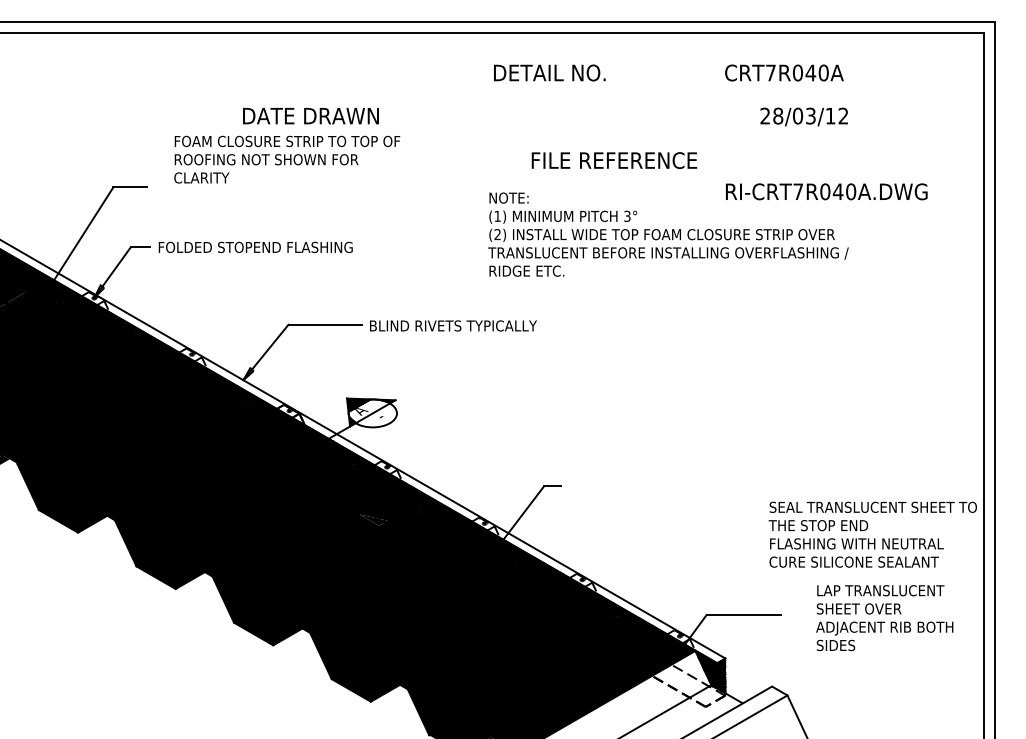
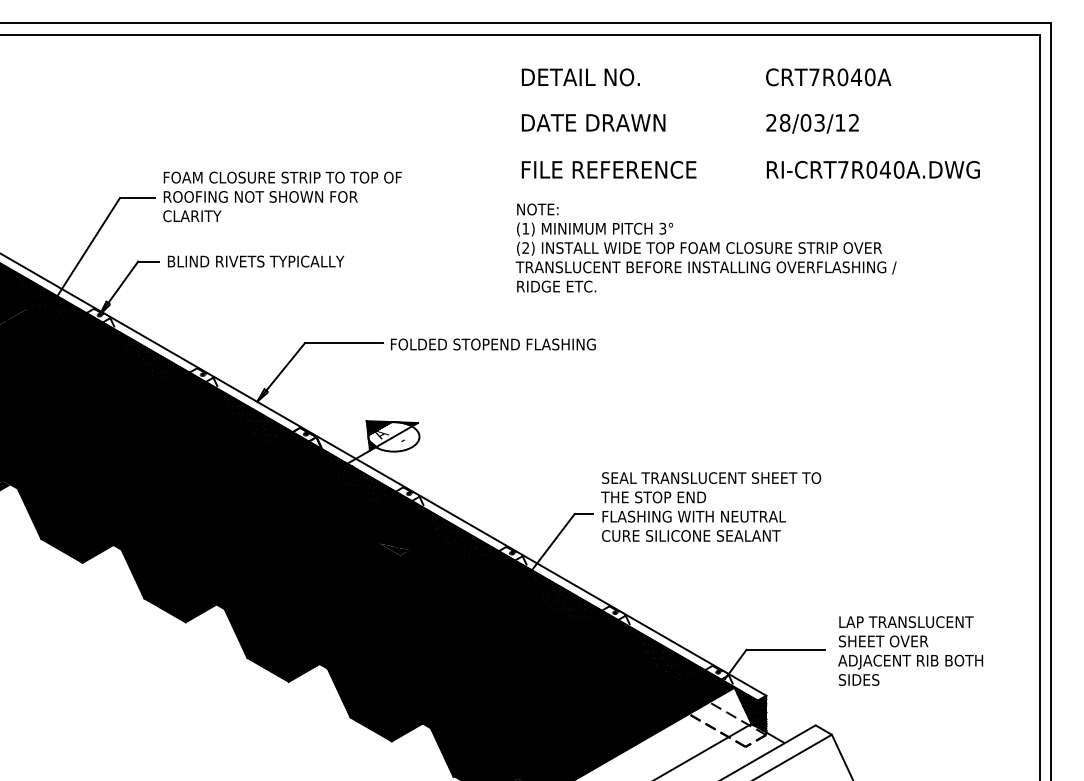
text: (310, 115) -> (593, 122), moved
text: (804, 116) -> (812, 123), moved
text: (287, 159) -> (282, 196), moved
text: (613, 160) -> (608, 169), moved
text: (826, 191) -> (873, 169), moved
text: (255, 247) -> (270, 261), FOLDED STOPEND FLASHING -> BLIND RIVETS TYPICALLY
text: (467, 325) -> (493, 344), BLIND RIVETS TYPICALLY -> FOLDED STOPEND FLASHING
text: (873, 534) -> (711, 506), moved
text: (884, 617) -> (910, 650), moved

